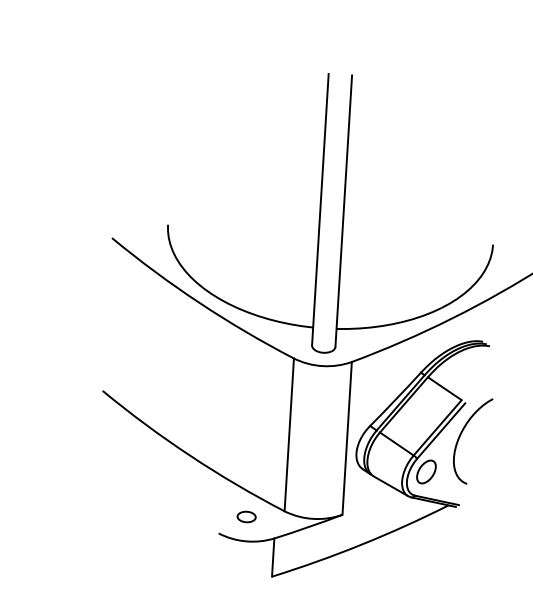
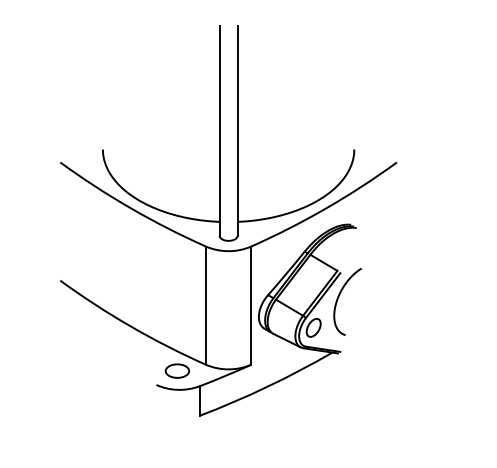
part: (245, 516) -> (176, 370), size x1.67

